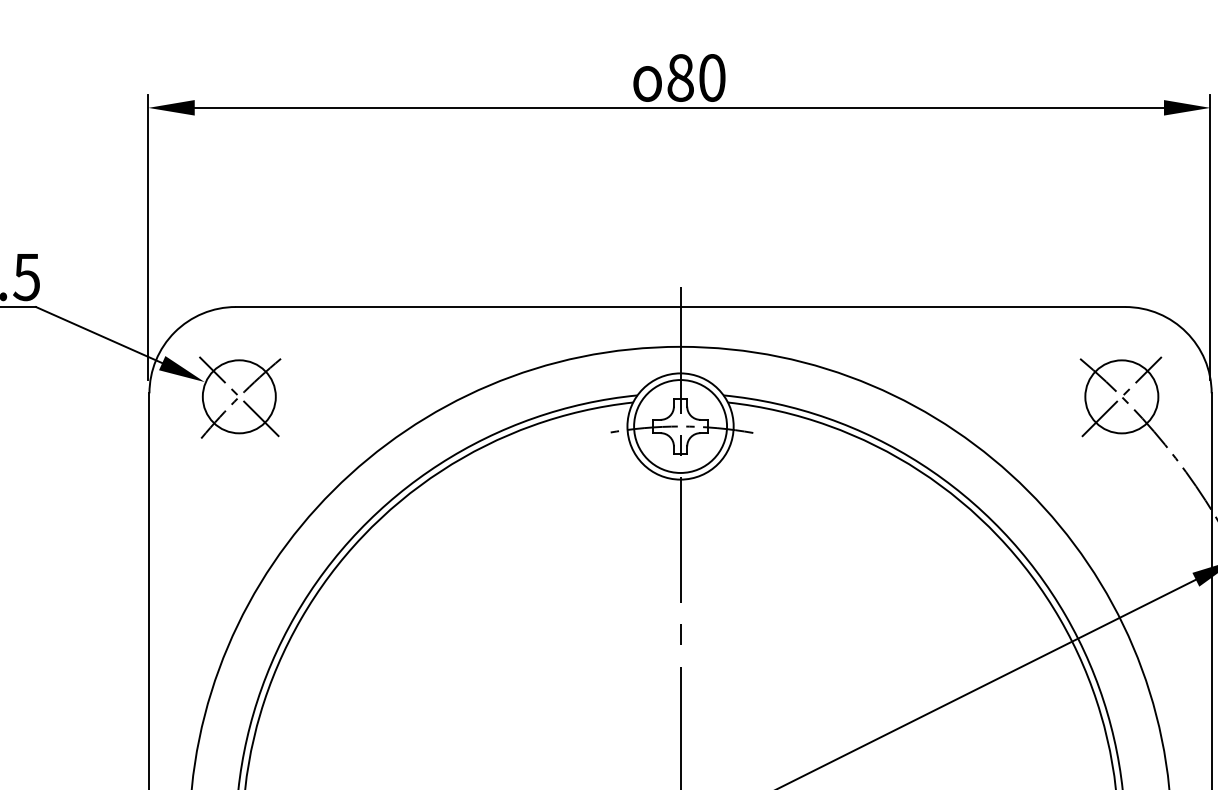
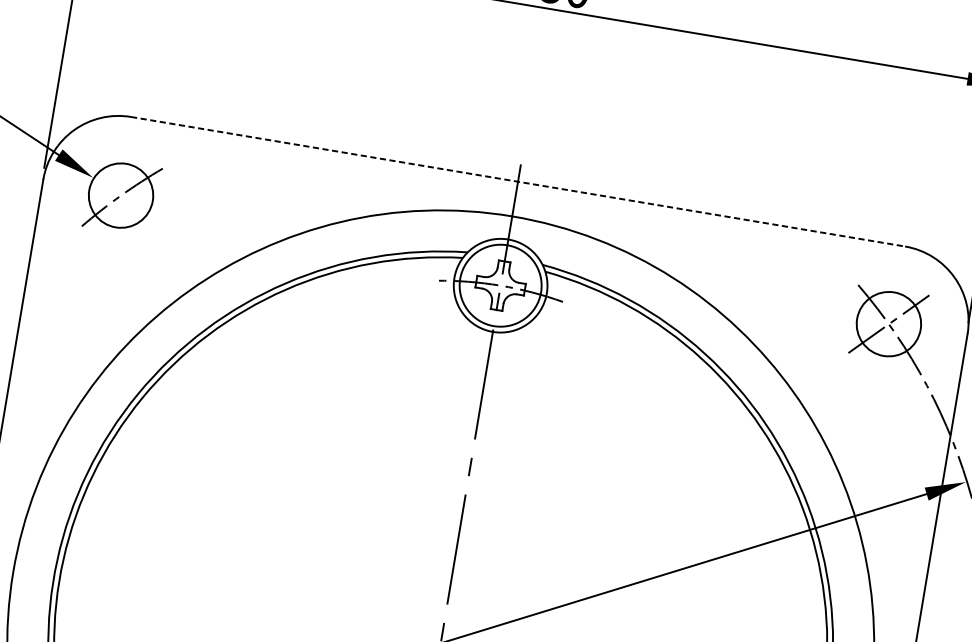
line: (680, 307) -> (517, 182), solid -> dashed
line: (239, 396) -> (121, 195), removed

